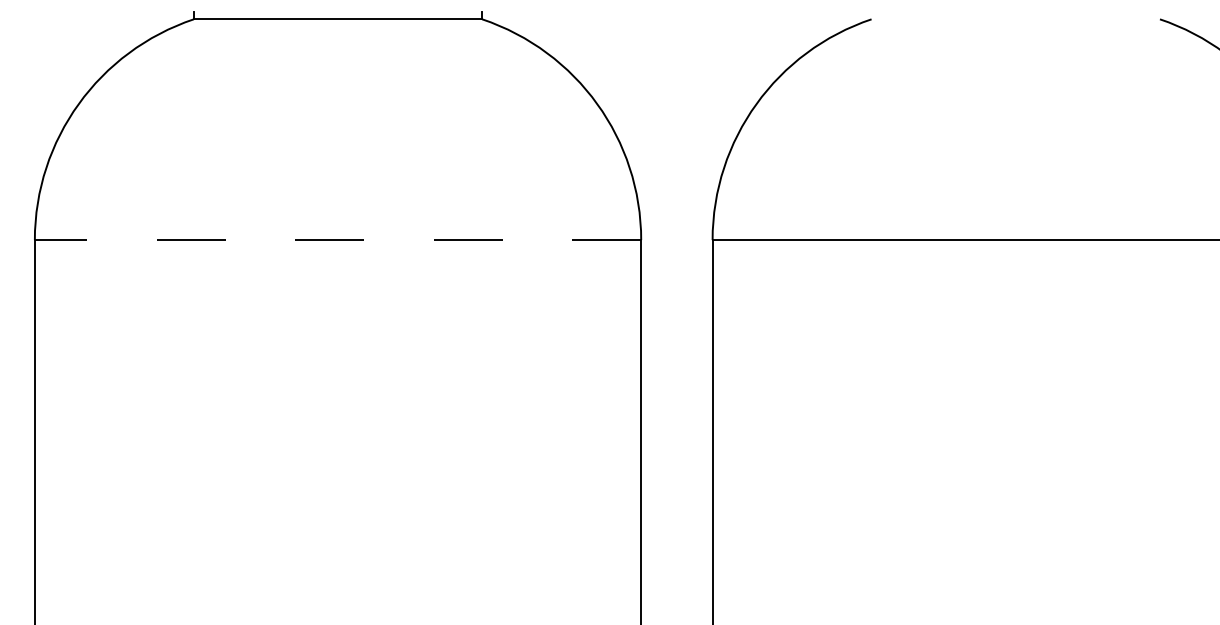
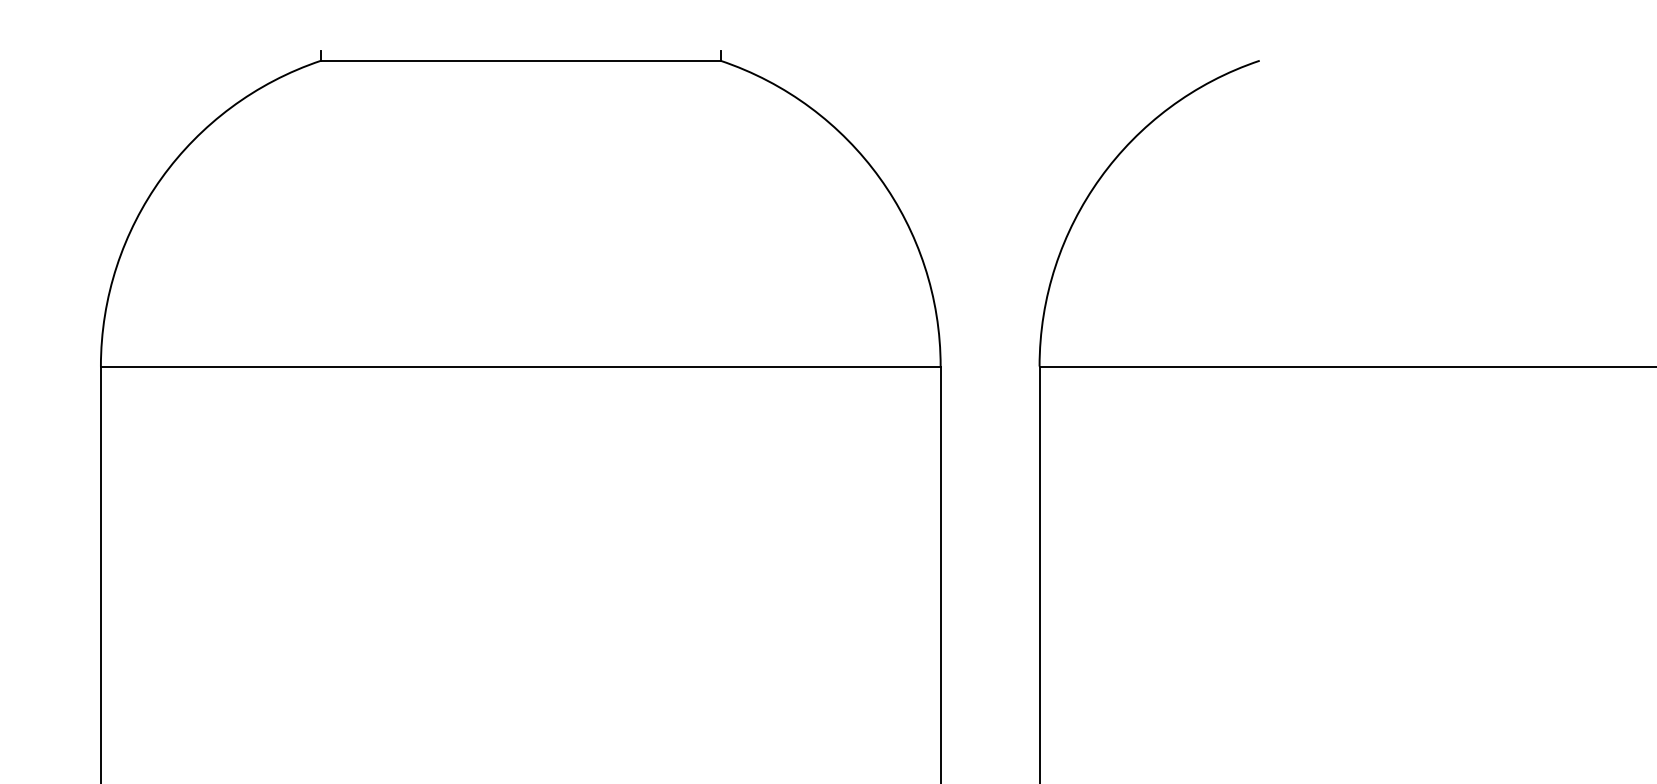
line: (337, 240) -> (520, 367), dashed -> solid

